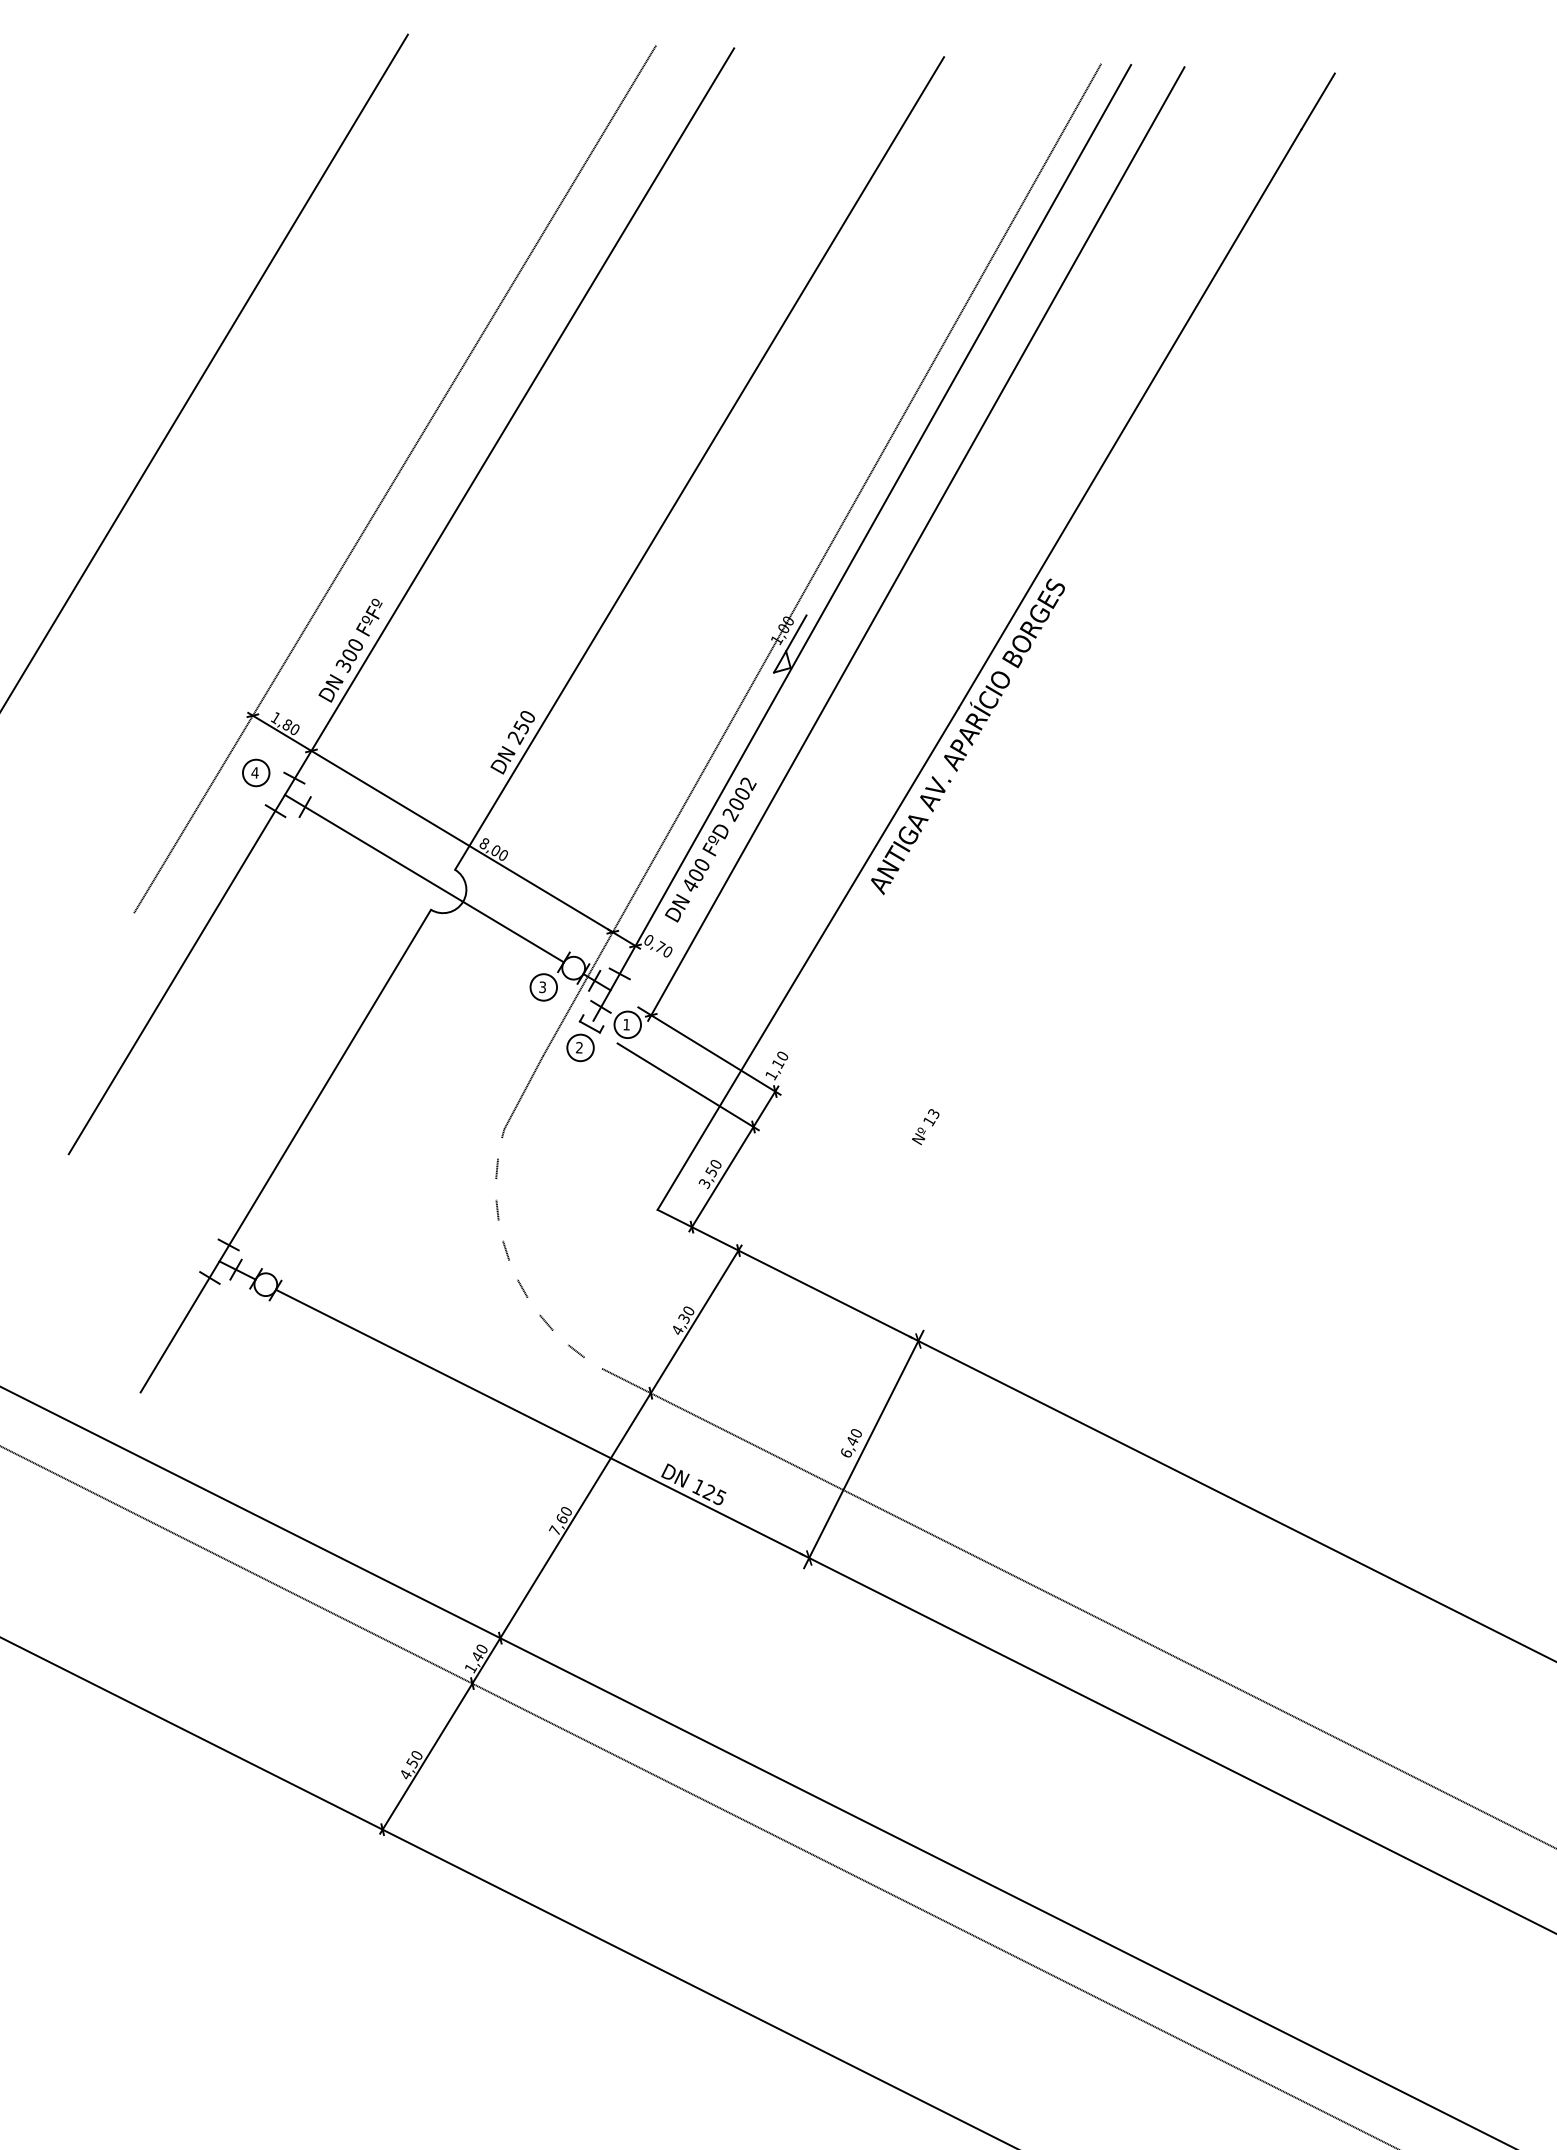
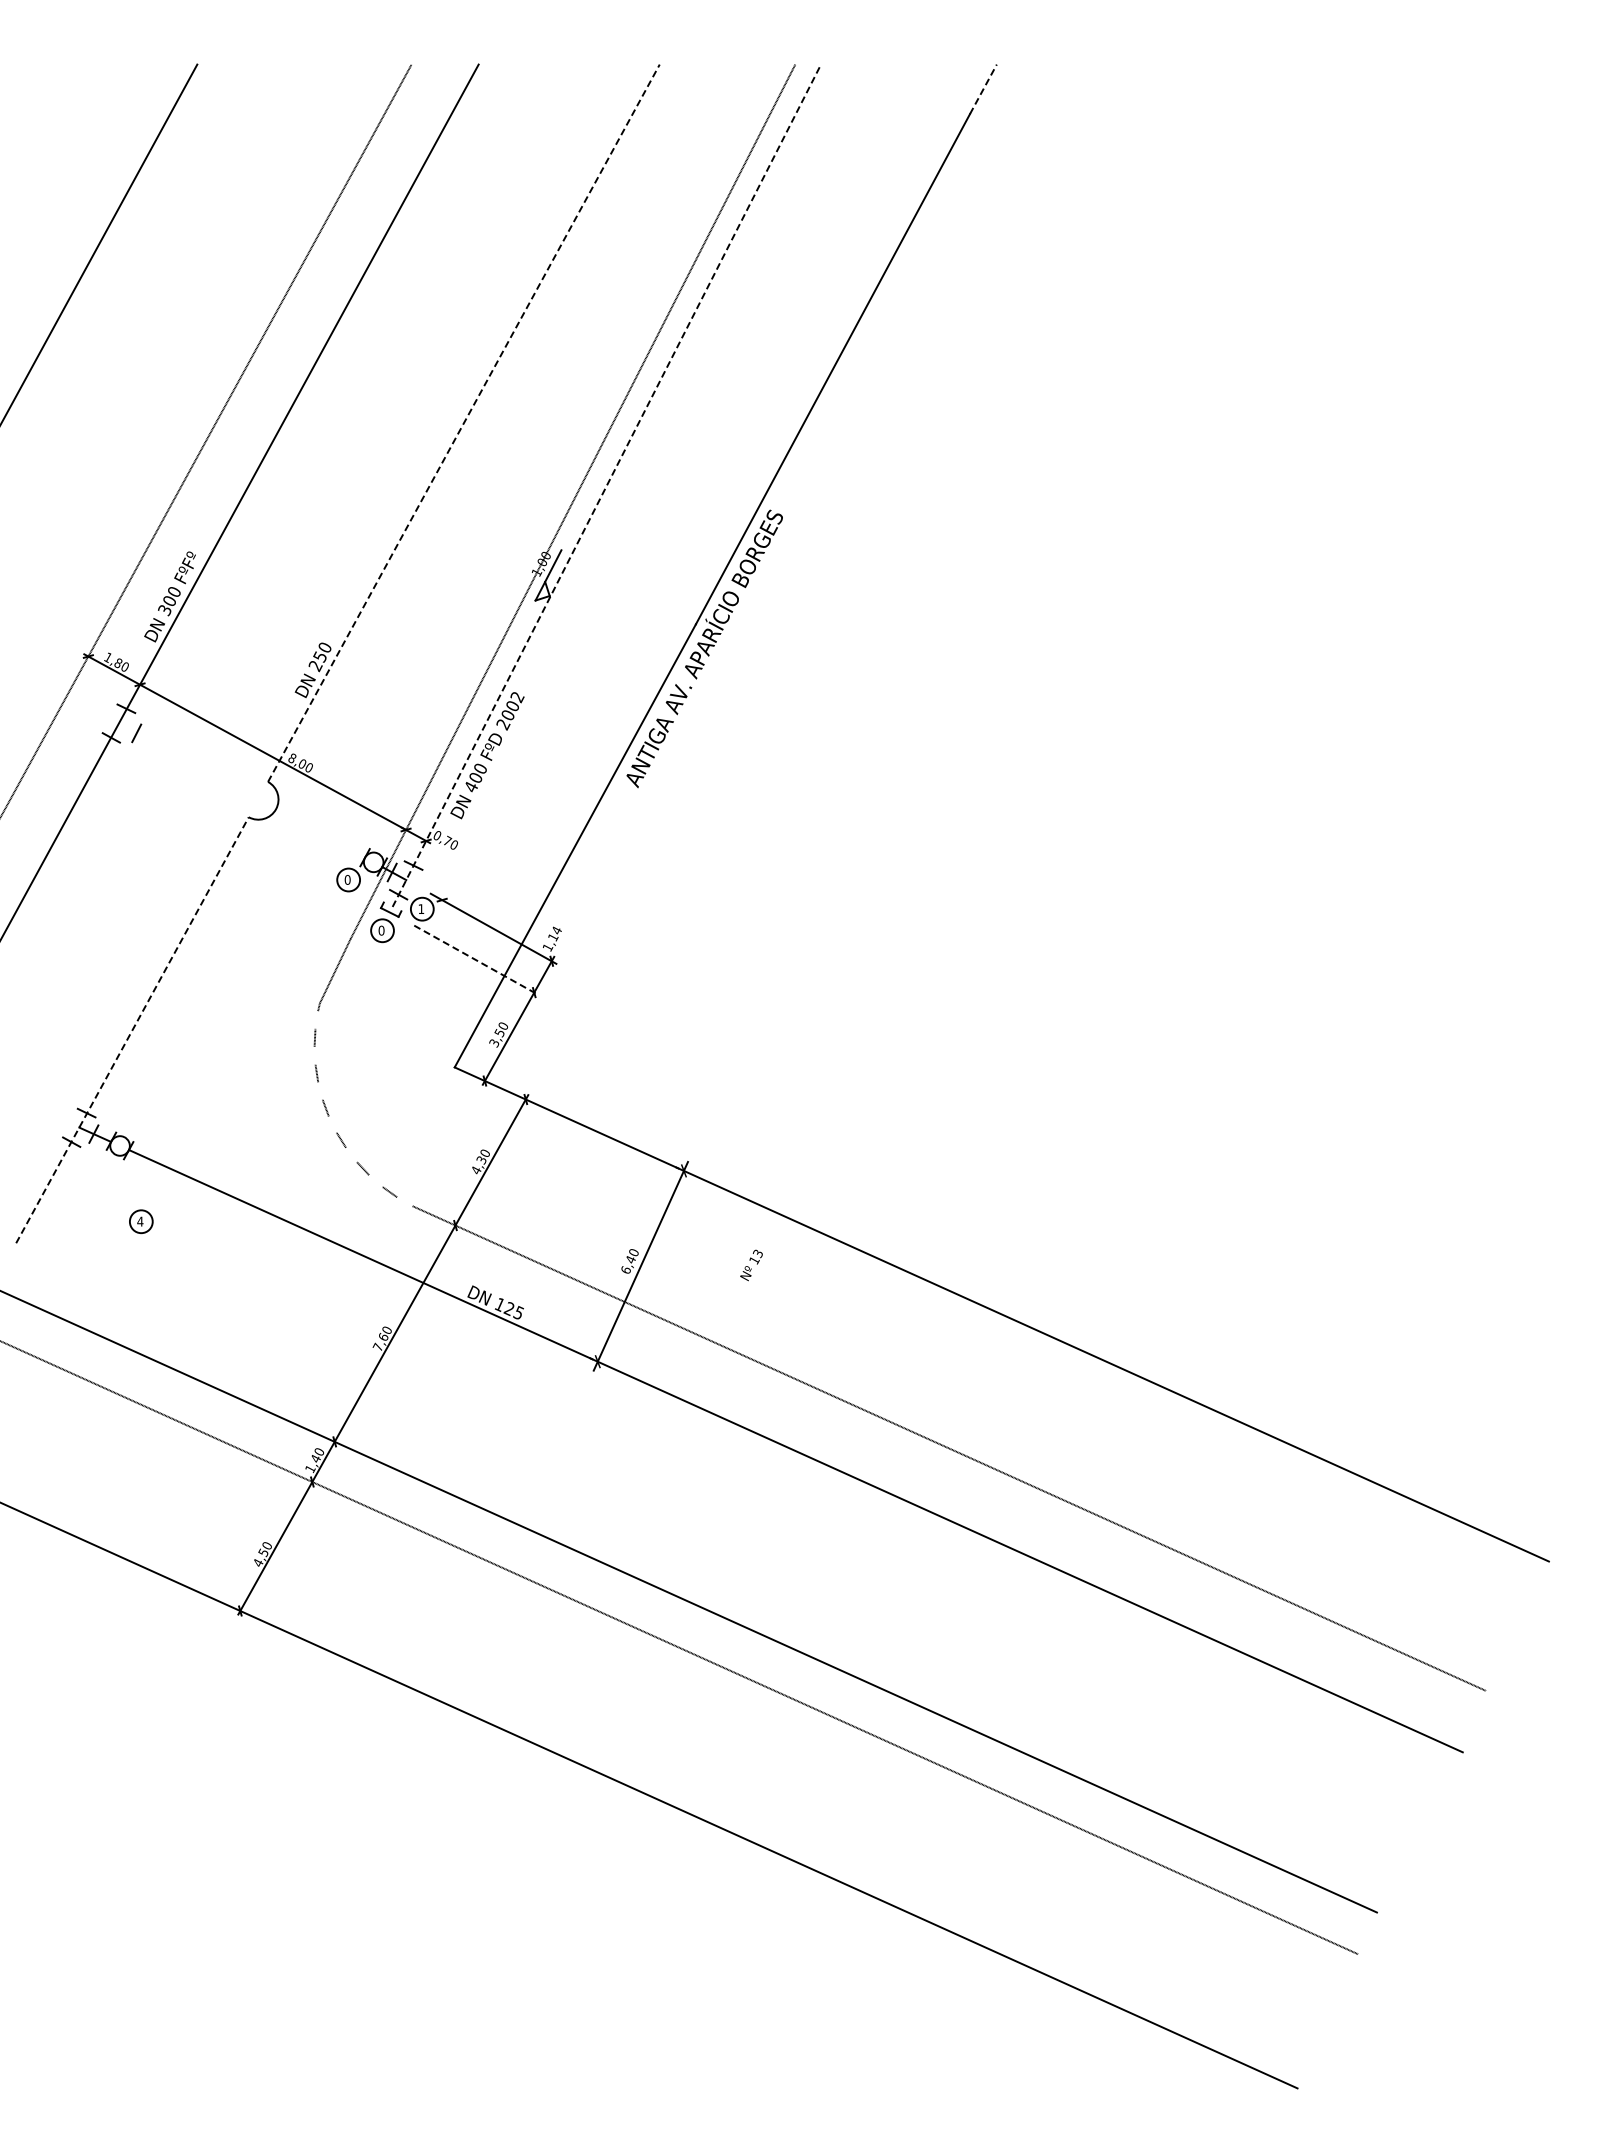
line: (1318, 100) -> (983, 88), solid -> dashed
line: (699, 463) -> (463, 423), solid -> dashed
line: (861, 542) -> (606, 485), solid -> dashed
line: (916, 543) -> (653, 484), removed
part: (256, 772) -> (141, 1221), moved
line: (423, 878) -> (241, 790), removed
text: (542, 986) -> (347, 879), 3 -> 0
text: (579, 1047) -> (381, 930), 2 -> 0
text: (782, 1056) -> (556, 930), 1,10 -> 1,14
line: (689, 1087) -> (477, 960), solid -> dashed
text: (925, 1127) -> (751, 1265), moved
line: (285, 1151) -> (132, 1030), solid -> dashed

